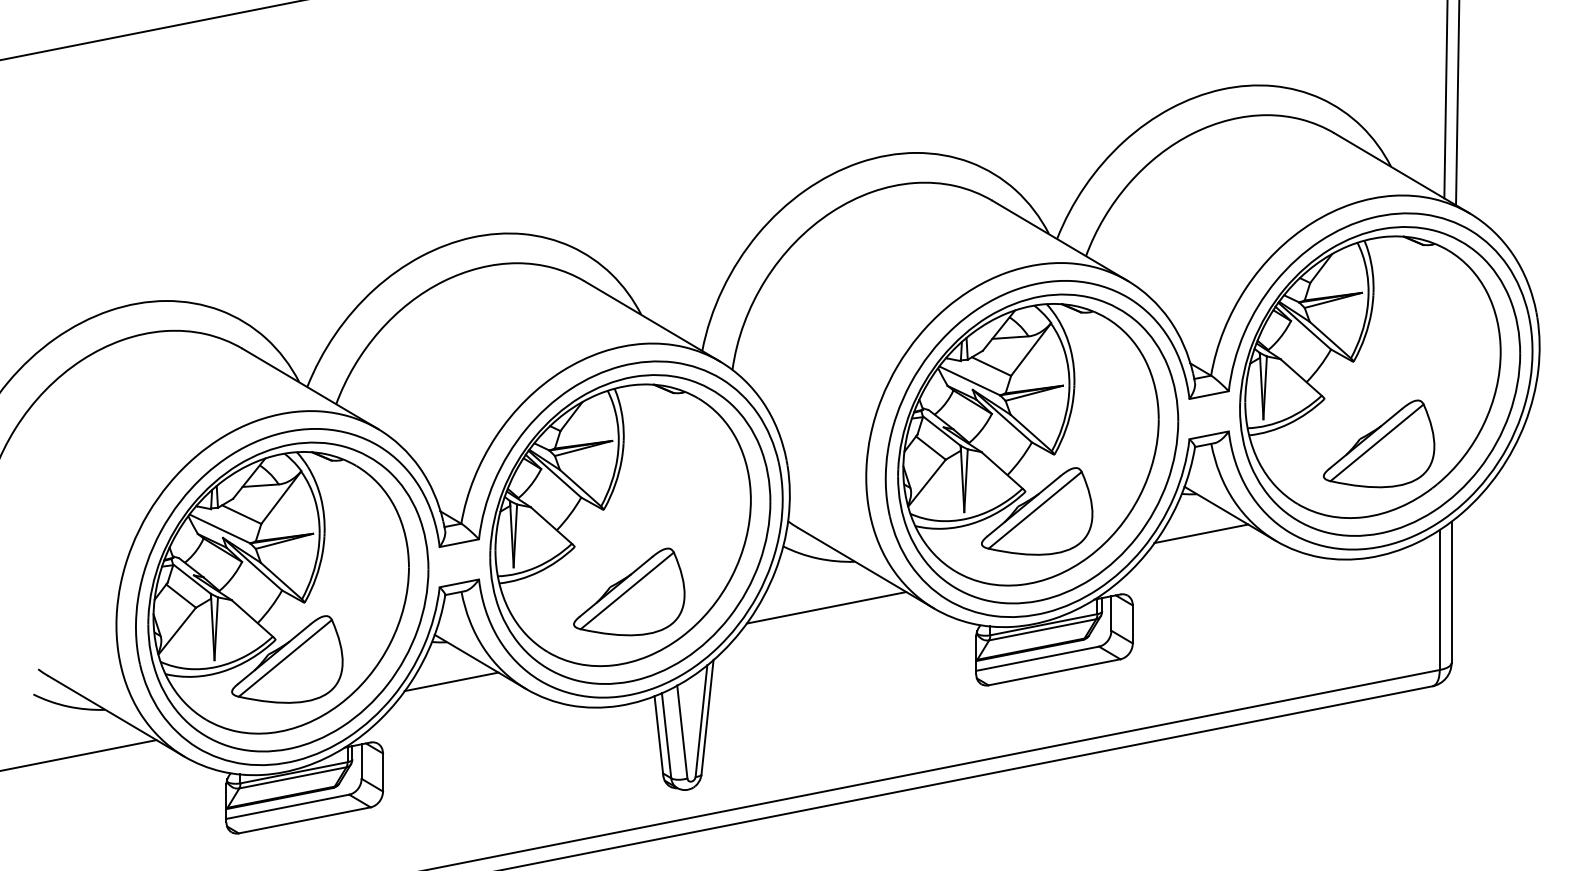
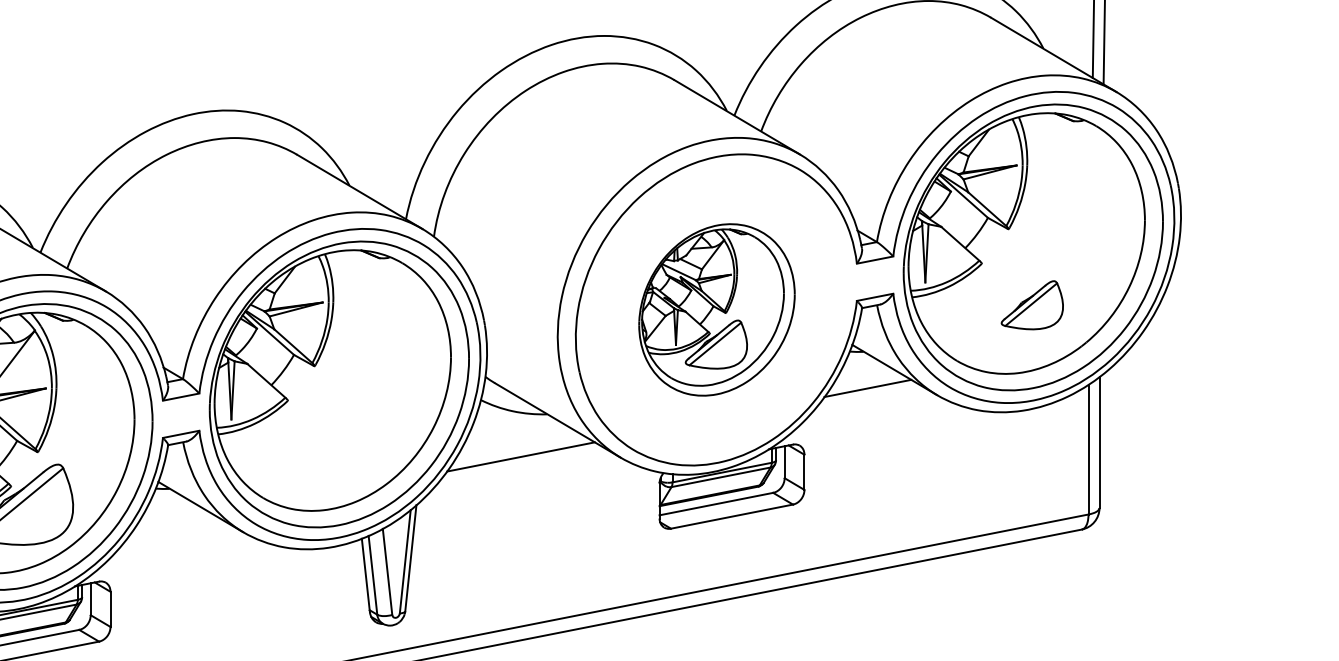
part: (1378, 443) -> (1031, 304), size x0.6
part: (1038, 448) -> (717, 309), size x0.6
part: (629, 591) -> (338, 441), removed
line: (451, 681) -> (173, 525), removed

